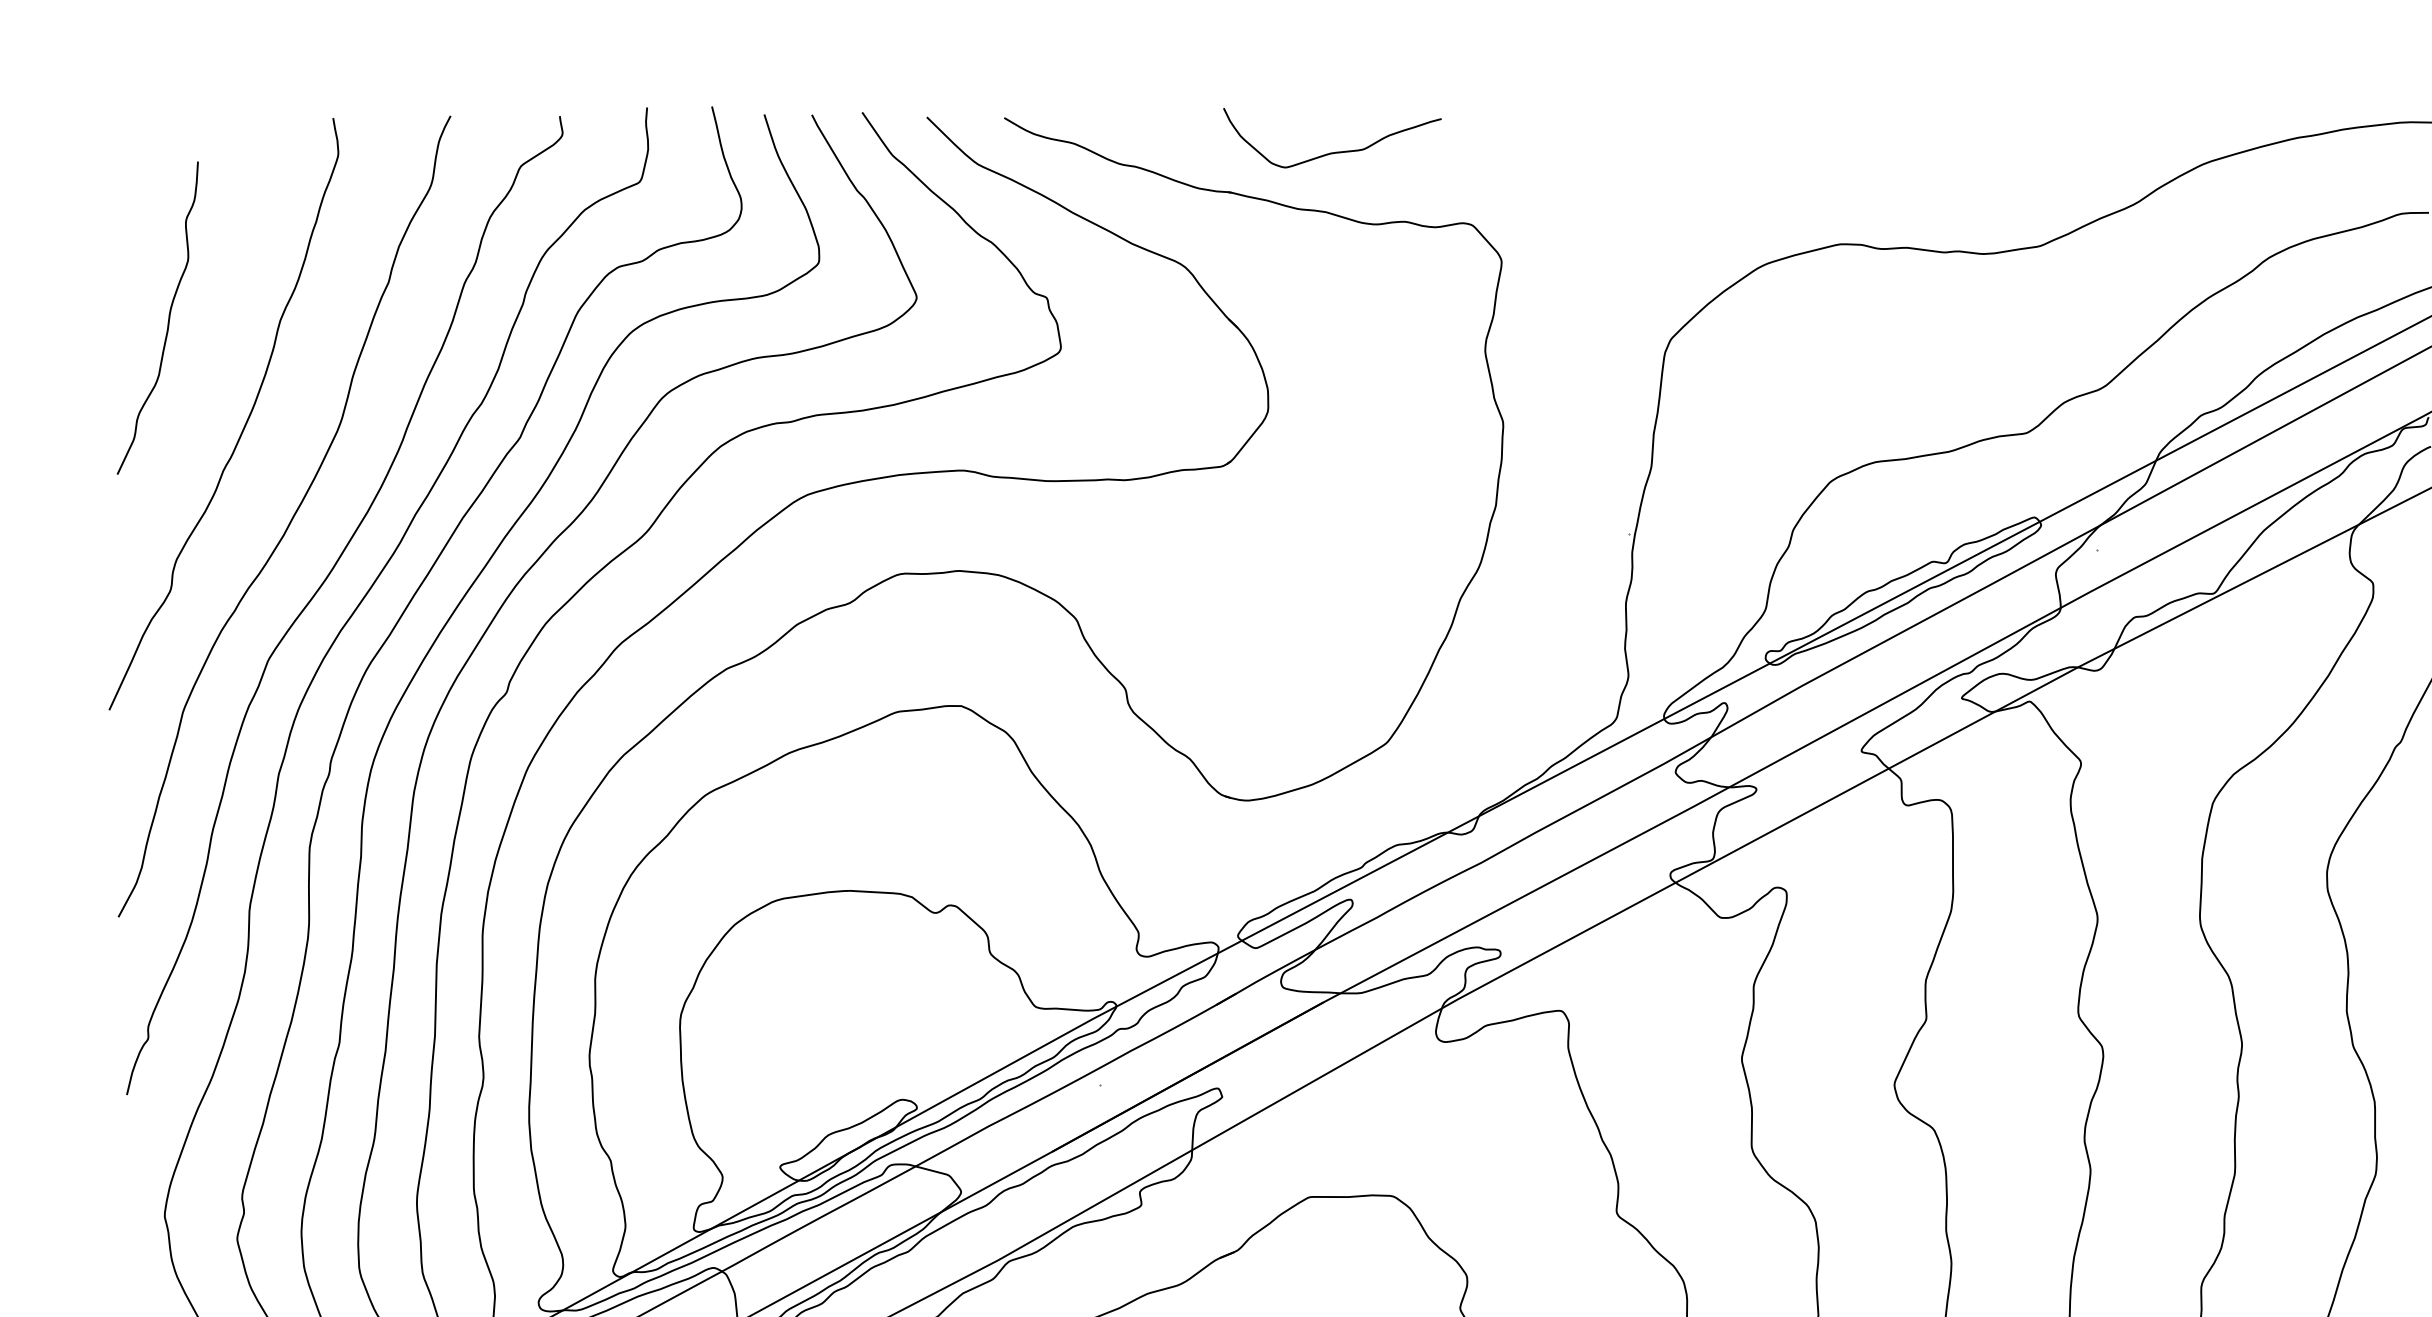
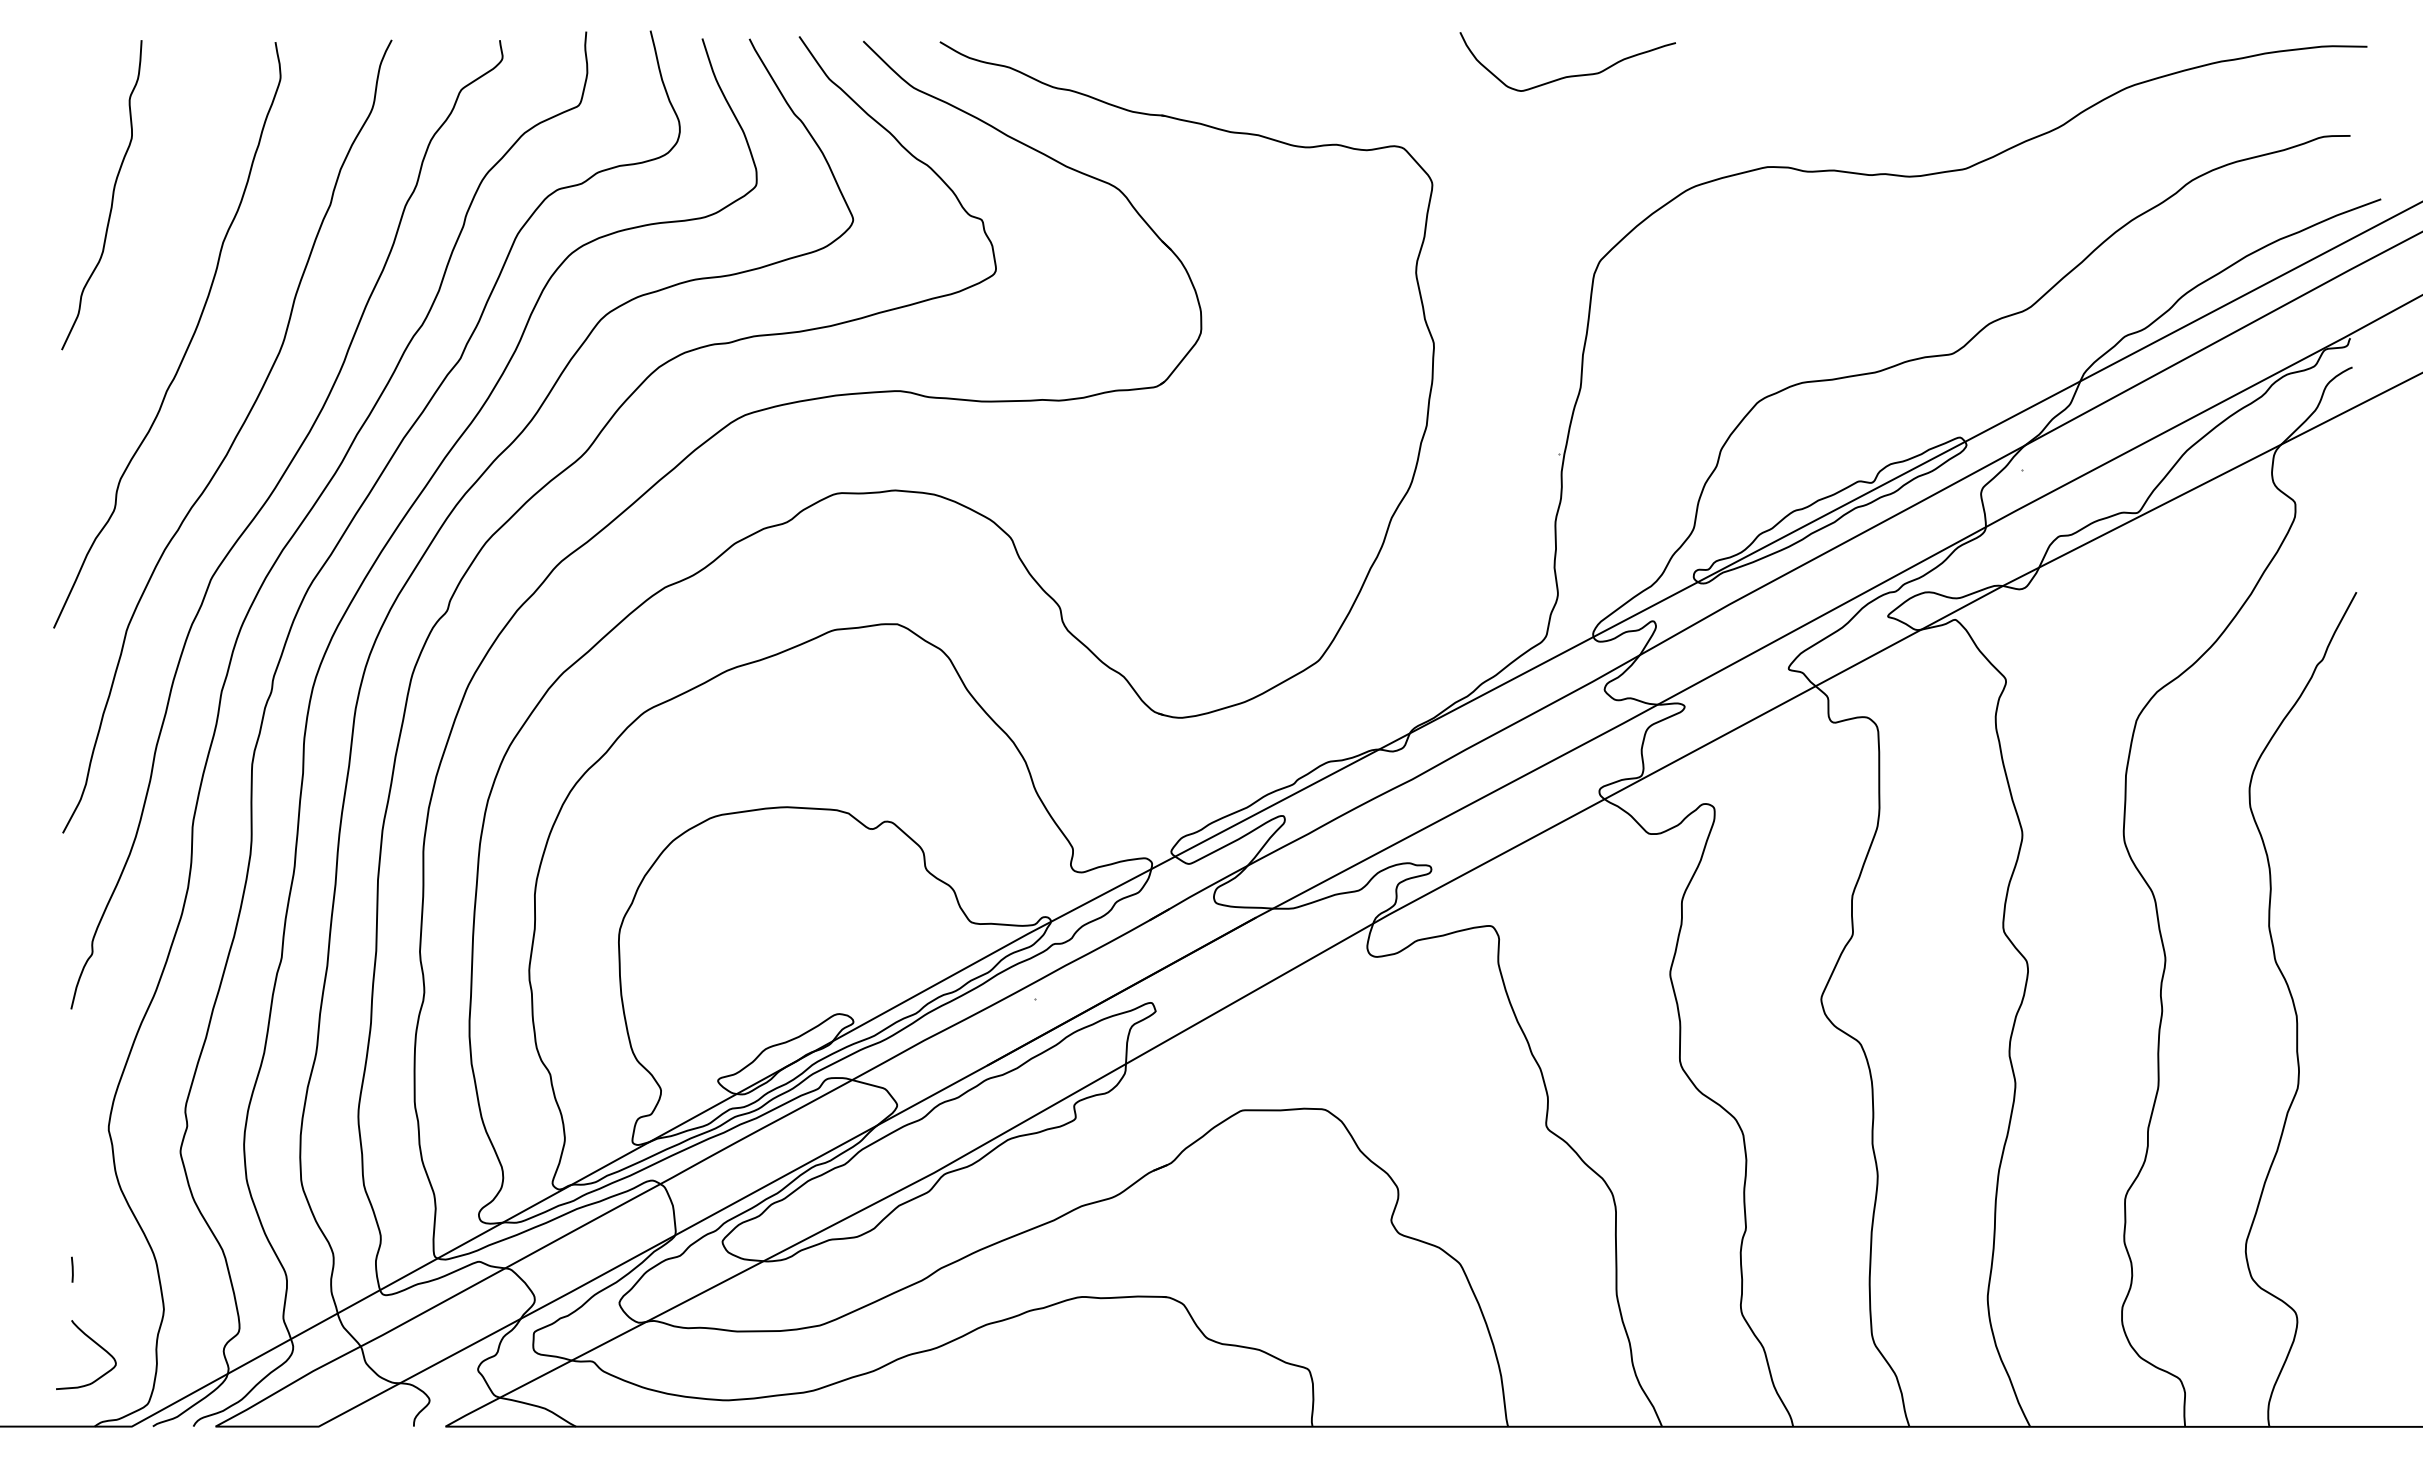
curve: (1333, 151) -> (1568, 75), moved
curve: (167, 321) -> (111, 198), moved

